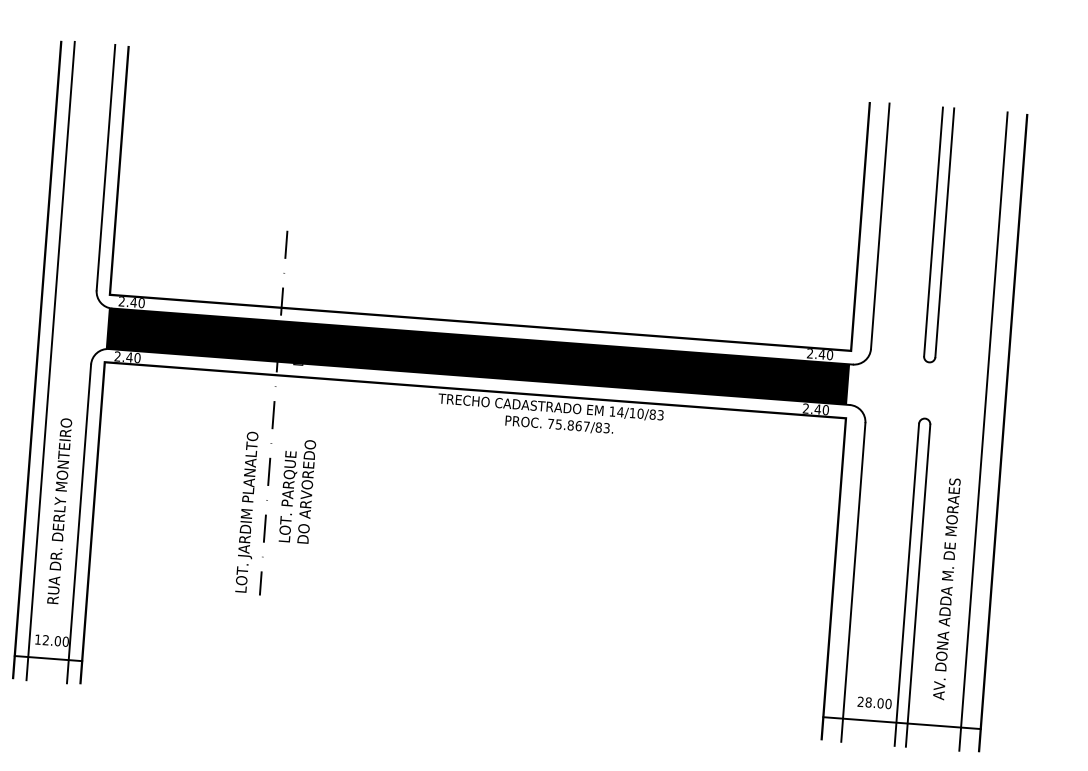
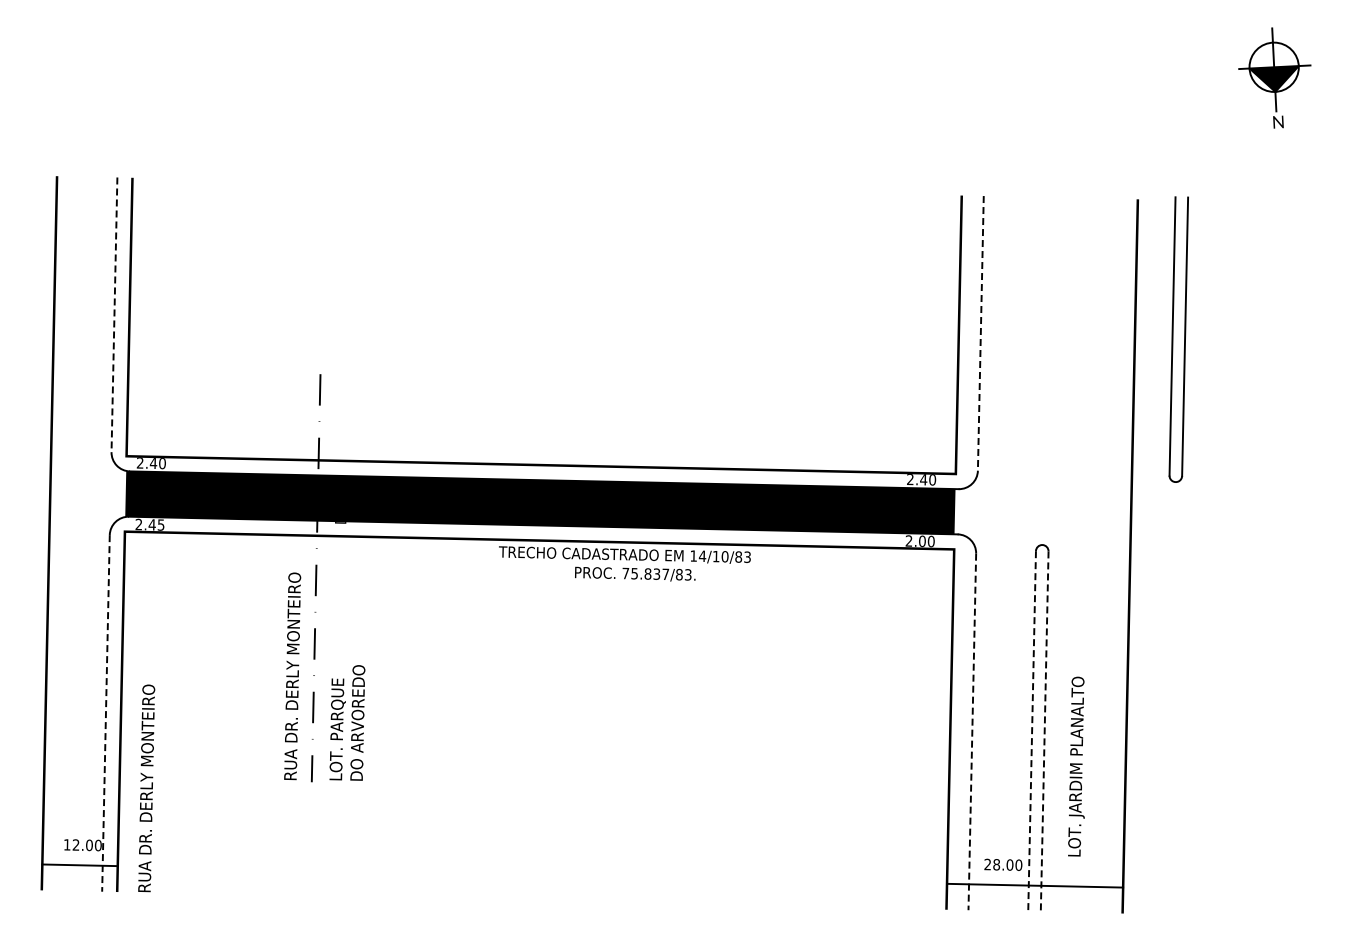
line: (105, 168) -> (114, 315), solid -> dashed
line: (879, 226) -> (980, 333), solid -> dashed
part: (938, 234) -> (1178, 339), moved
text: (136, 357) -> (160, 524), 2.40 -> 2.45
line: (50, 360) -> (64, 533), removed
text: (817, 409) -> (921, 541), 2.40 -> 2.00
text: (578, 425) -> (656, 573), 75.867/83. -> 75.837/83.
line: (982, 431) -> (1107, 555), removed
text: (297, 490) -> (347, 722), moved
text: (247, 499) -> (292, 675), LOT. JARDIM PLANALTO -> RUA DR. DERLY MONTEIRO
text: (59, 511) -> (146, 788), moved
line: (78, 523) -> (105, 713), solid -> dashed
line: (853, 582) -> (972, 732), solid -> dashed
line: (907, 585) -> (1032, 731), solid -> dashed
line: (917, 586) -> (1044, 732), solid -> dashed
text: (946, 588) -> (1076, 733), AV. DONA ADDA M. DE MORAES -> LOT. JARDIM PLANALTO

